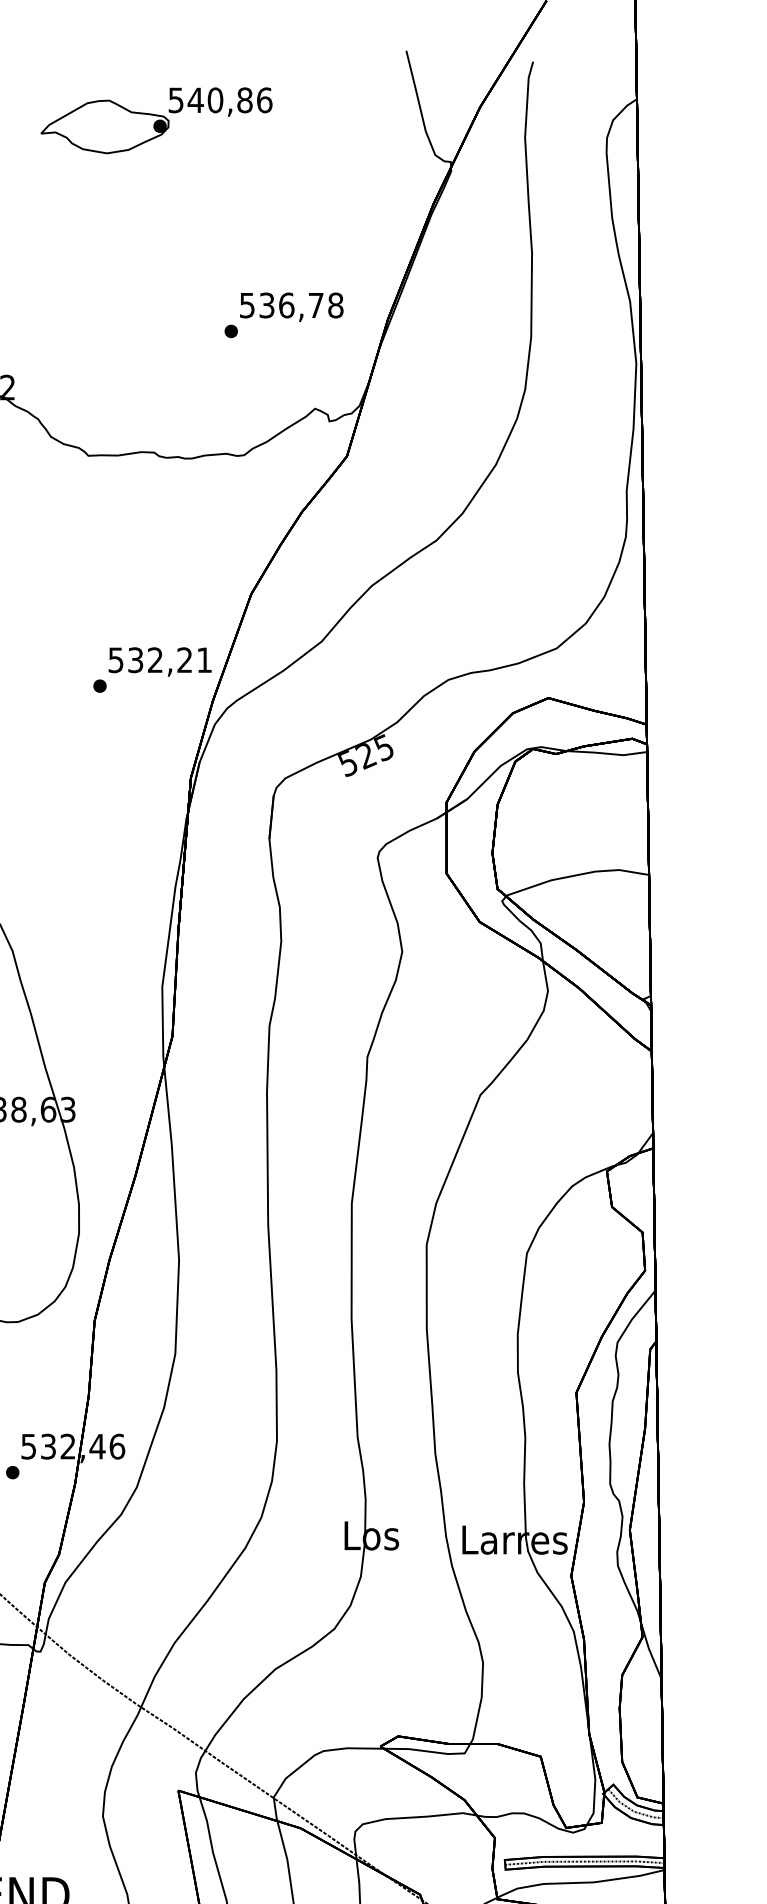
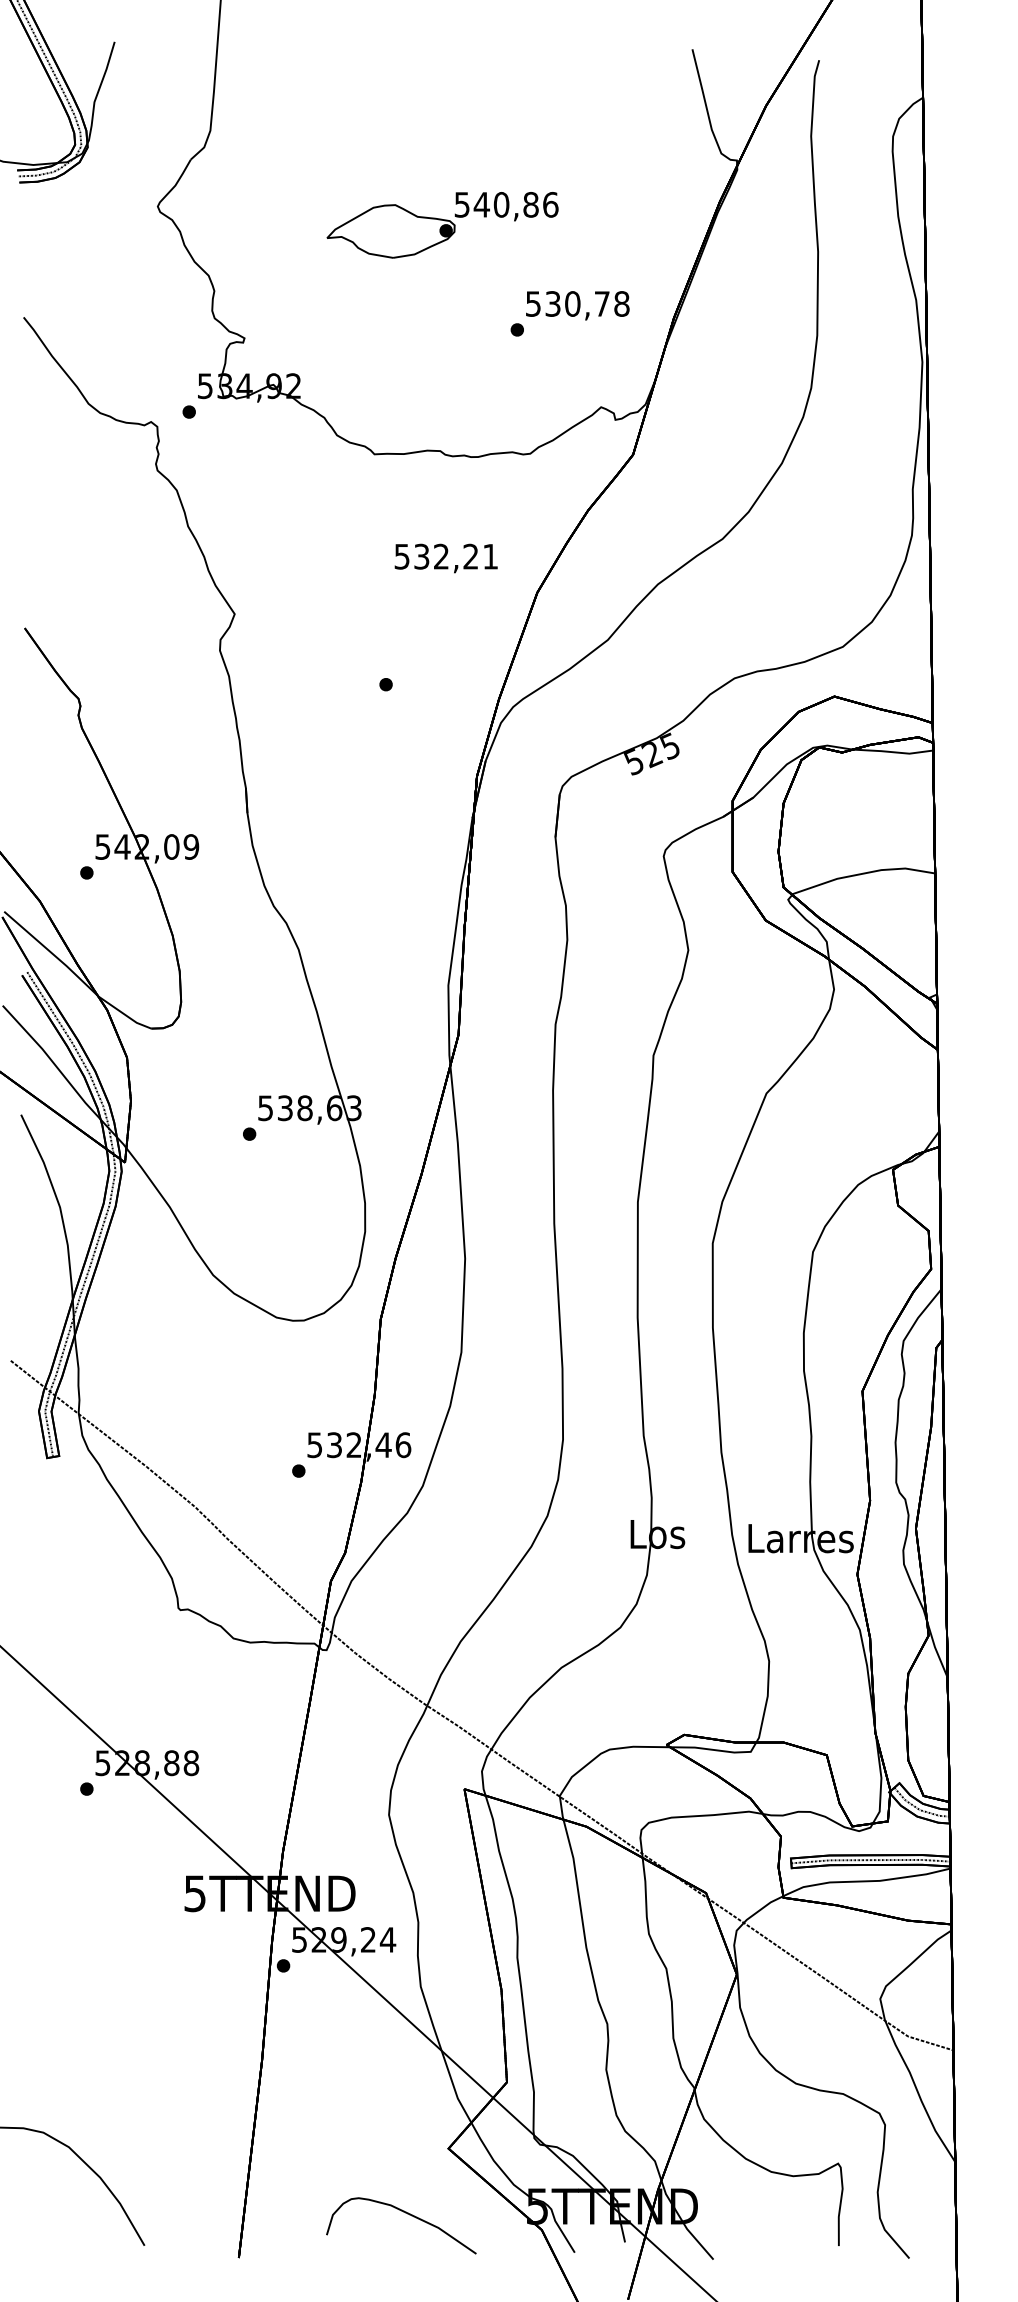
part: (156, 121) -> (442, 225), moved
text: (286, 305) -> (572, 303), 536,78 -> 530,78
text: (159, 662) -> (445, 558), moved

